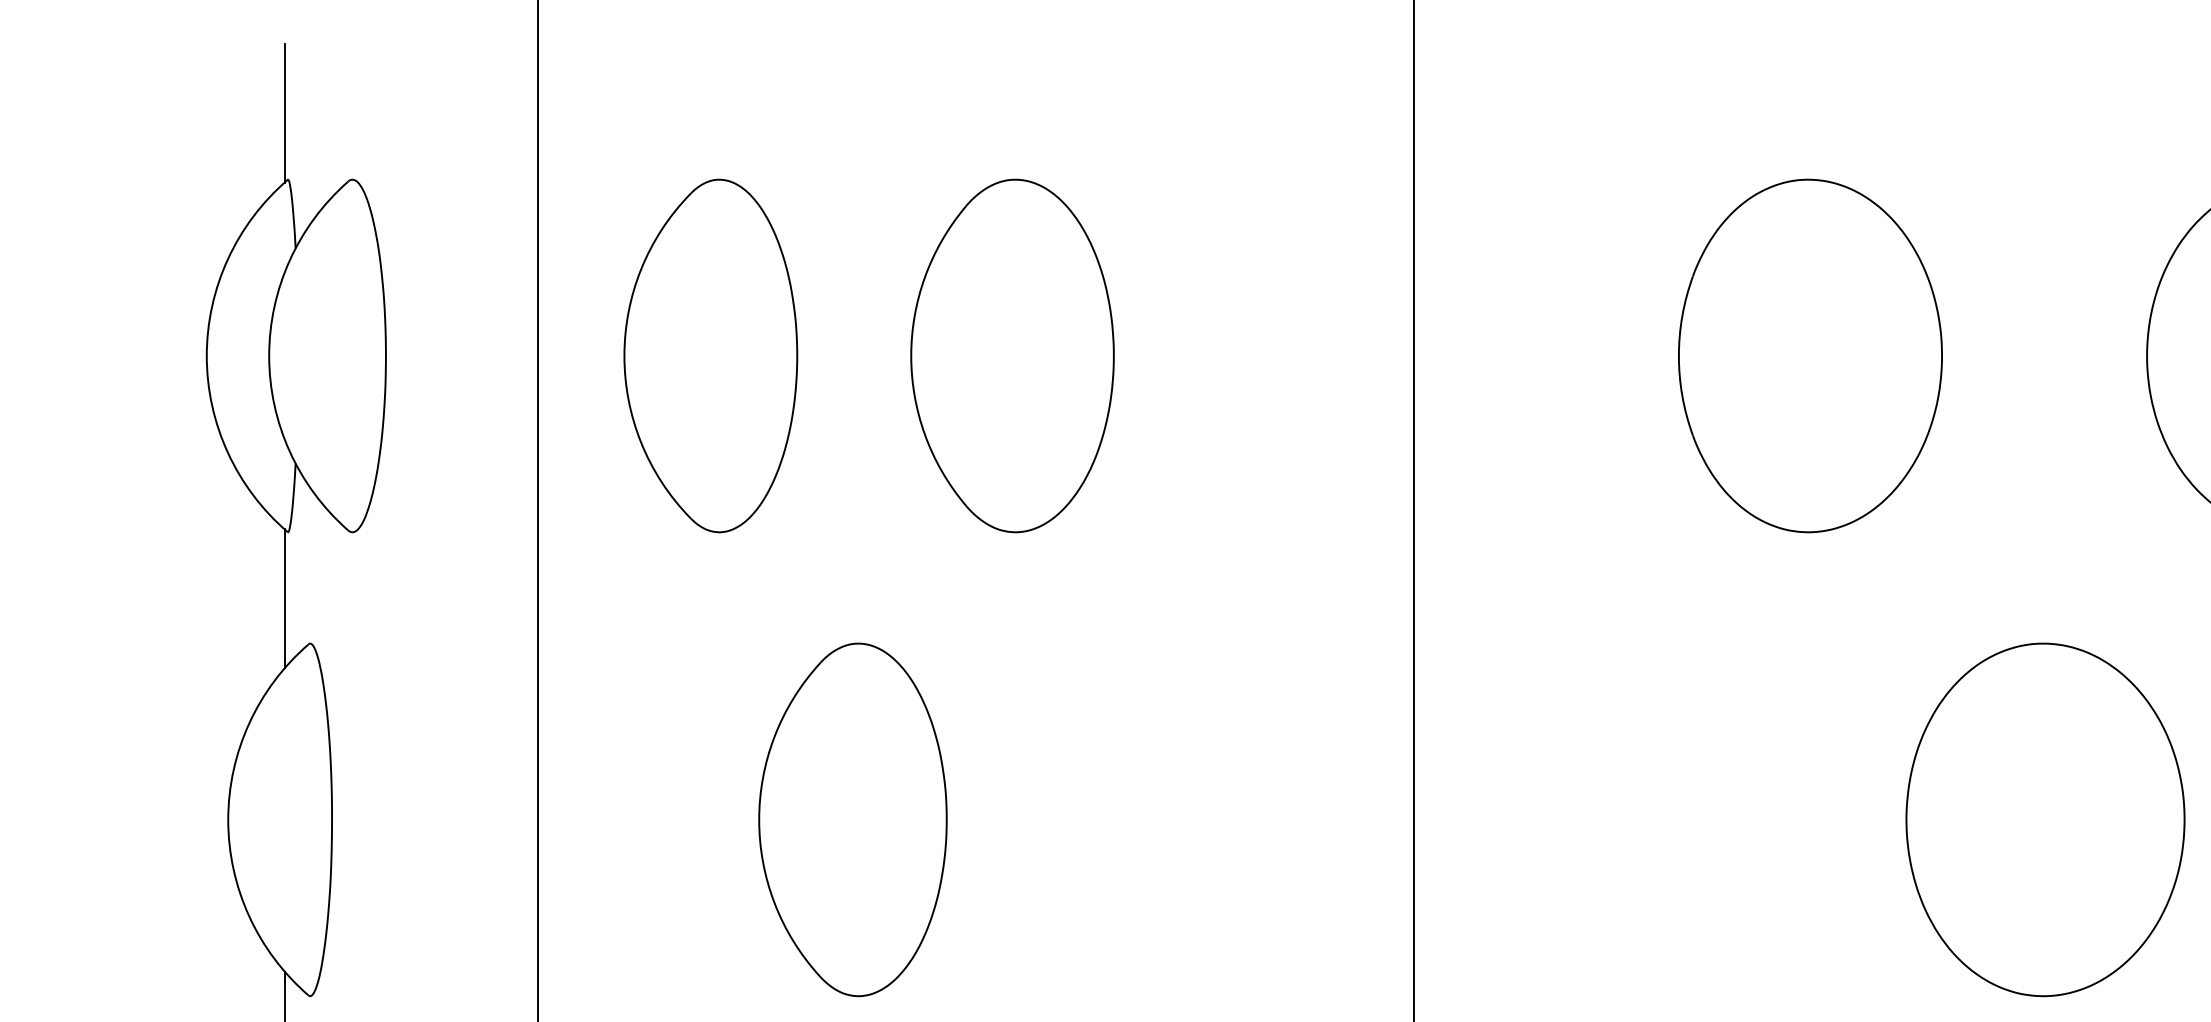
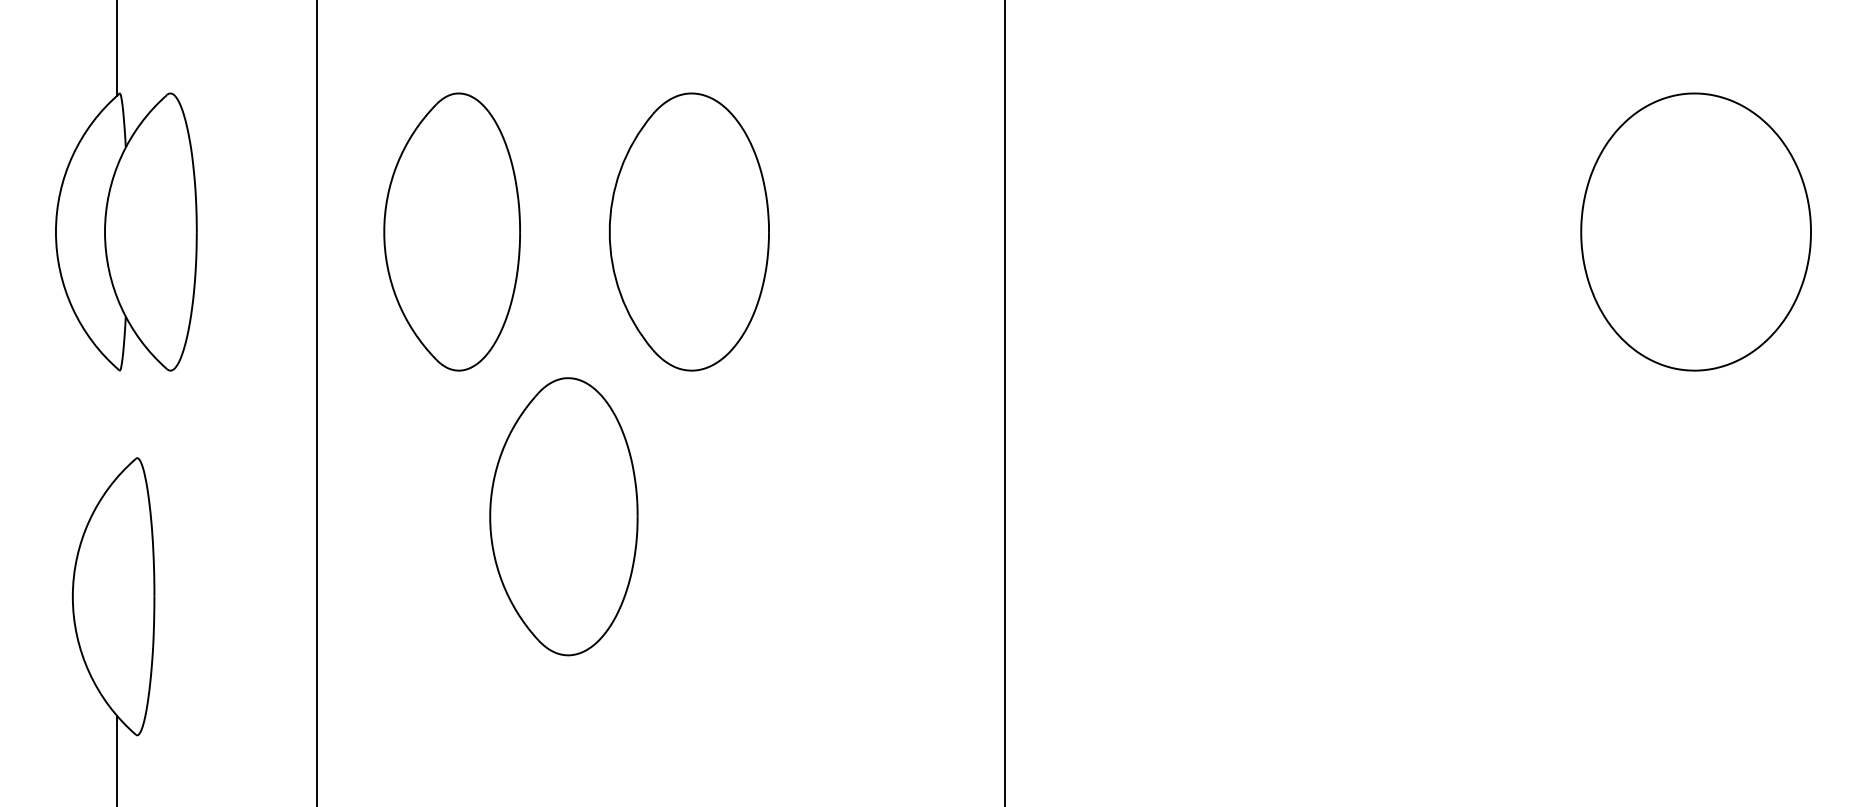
part: (1810, 355) -> (1316, 231), removed
line: (285, 598) -> (117, 422), removed
part: (852, 819) -> (563, 516), moved
part: (2045, 819) -> (1501, 596), removed

